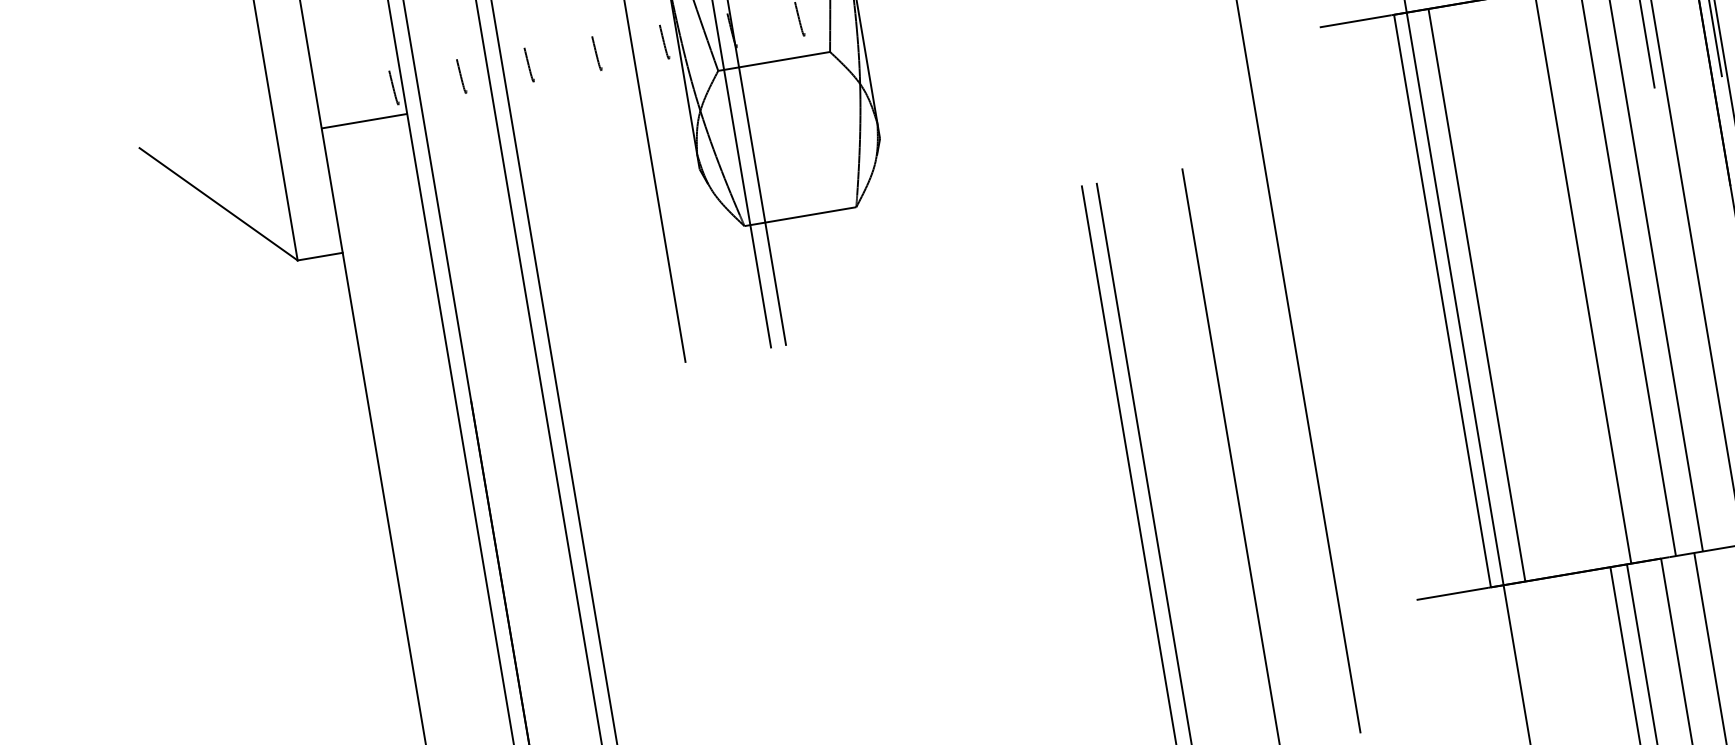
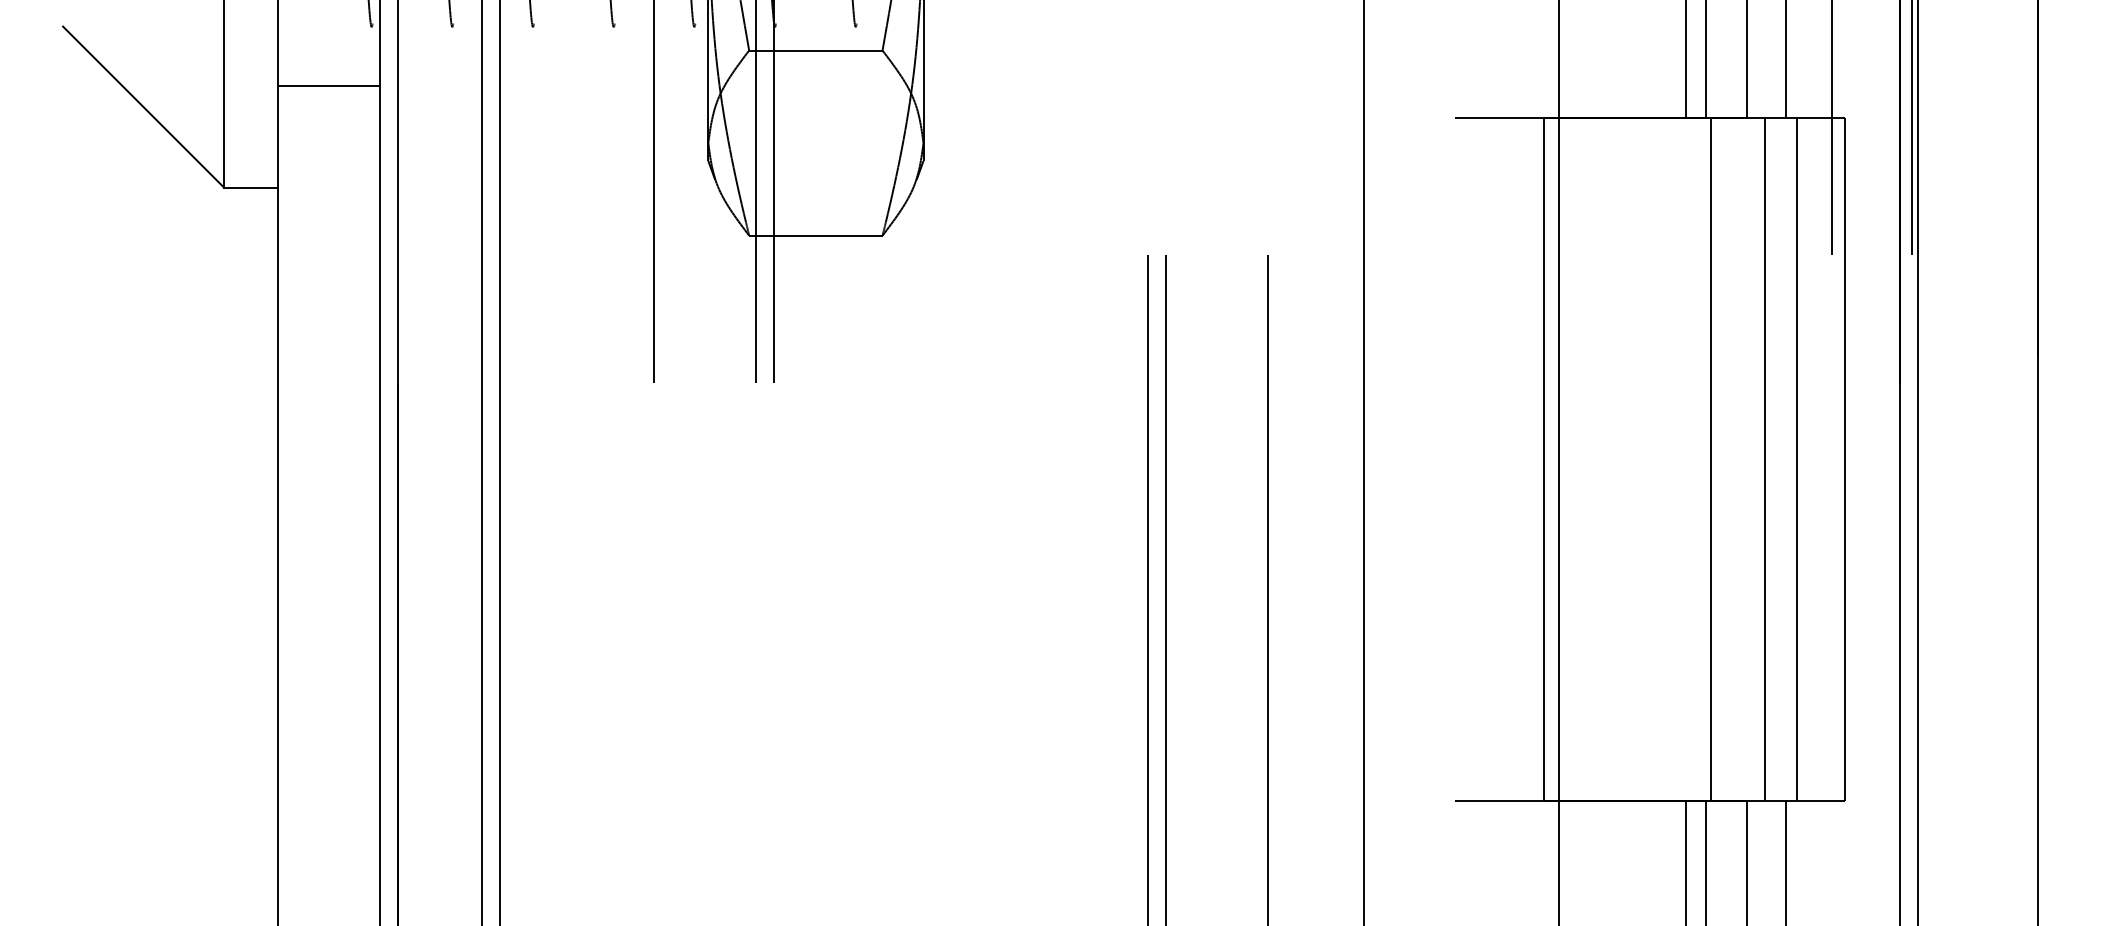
line: (364, 121) -> (329, 86), moved
line: (1476, 295) -> (1584, 459), removed

